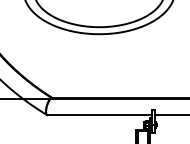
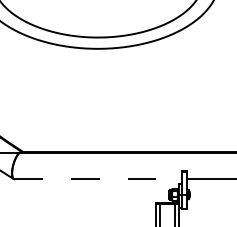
line: (100, 115) -> (99, 179), solid -> dashed

